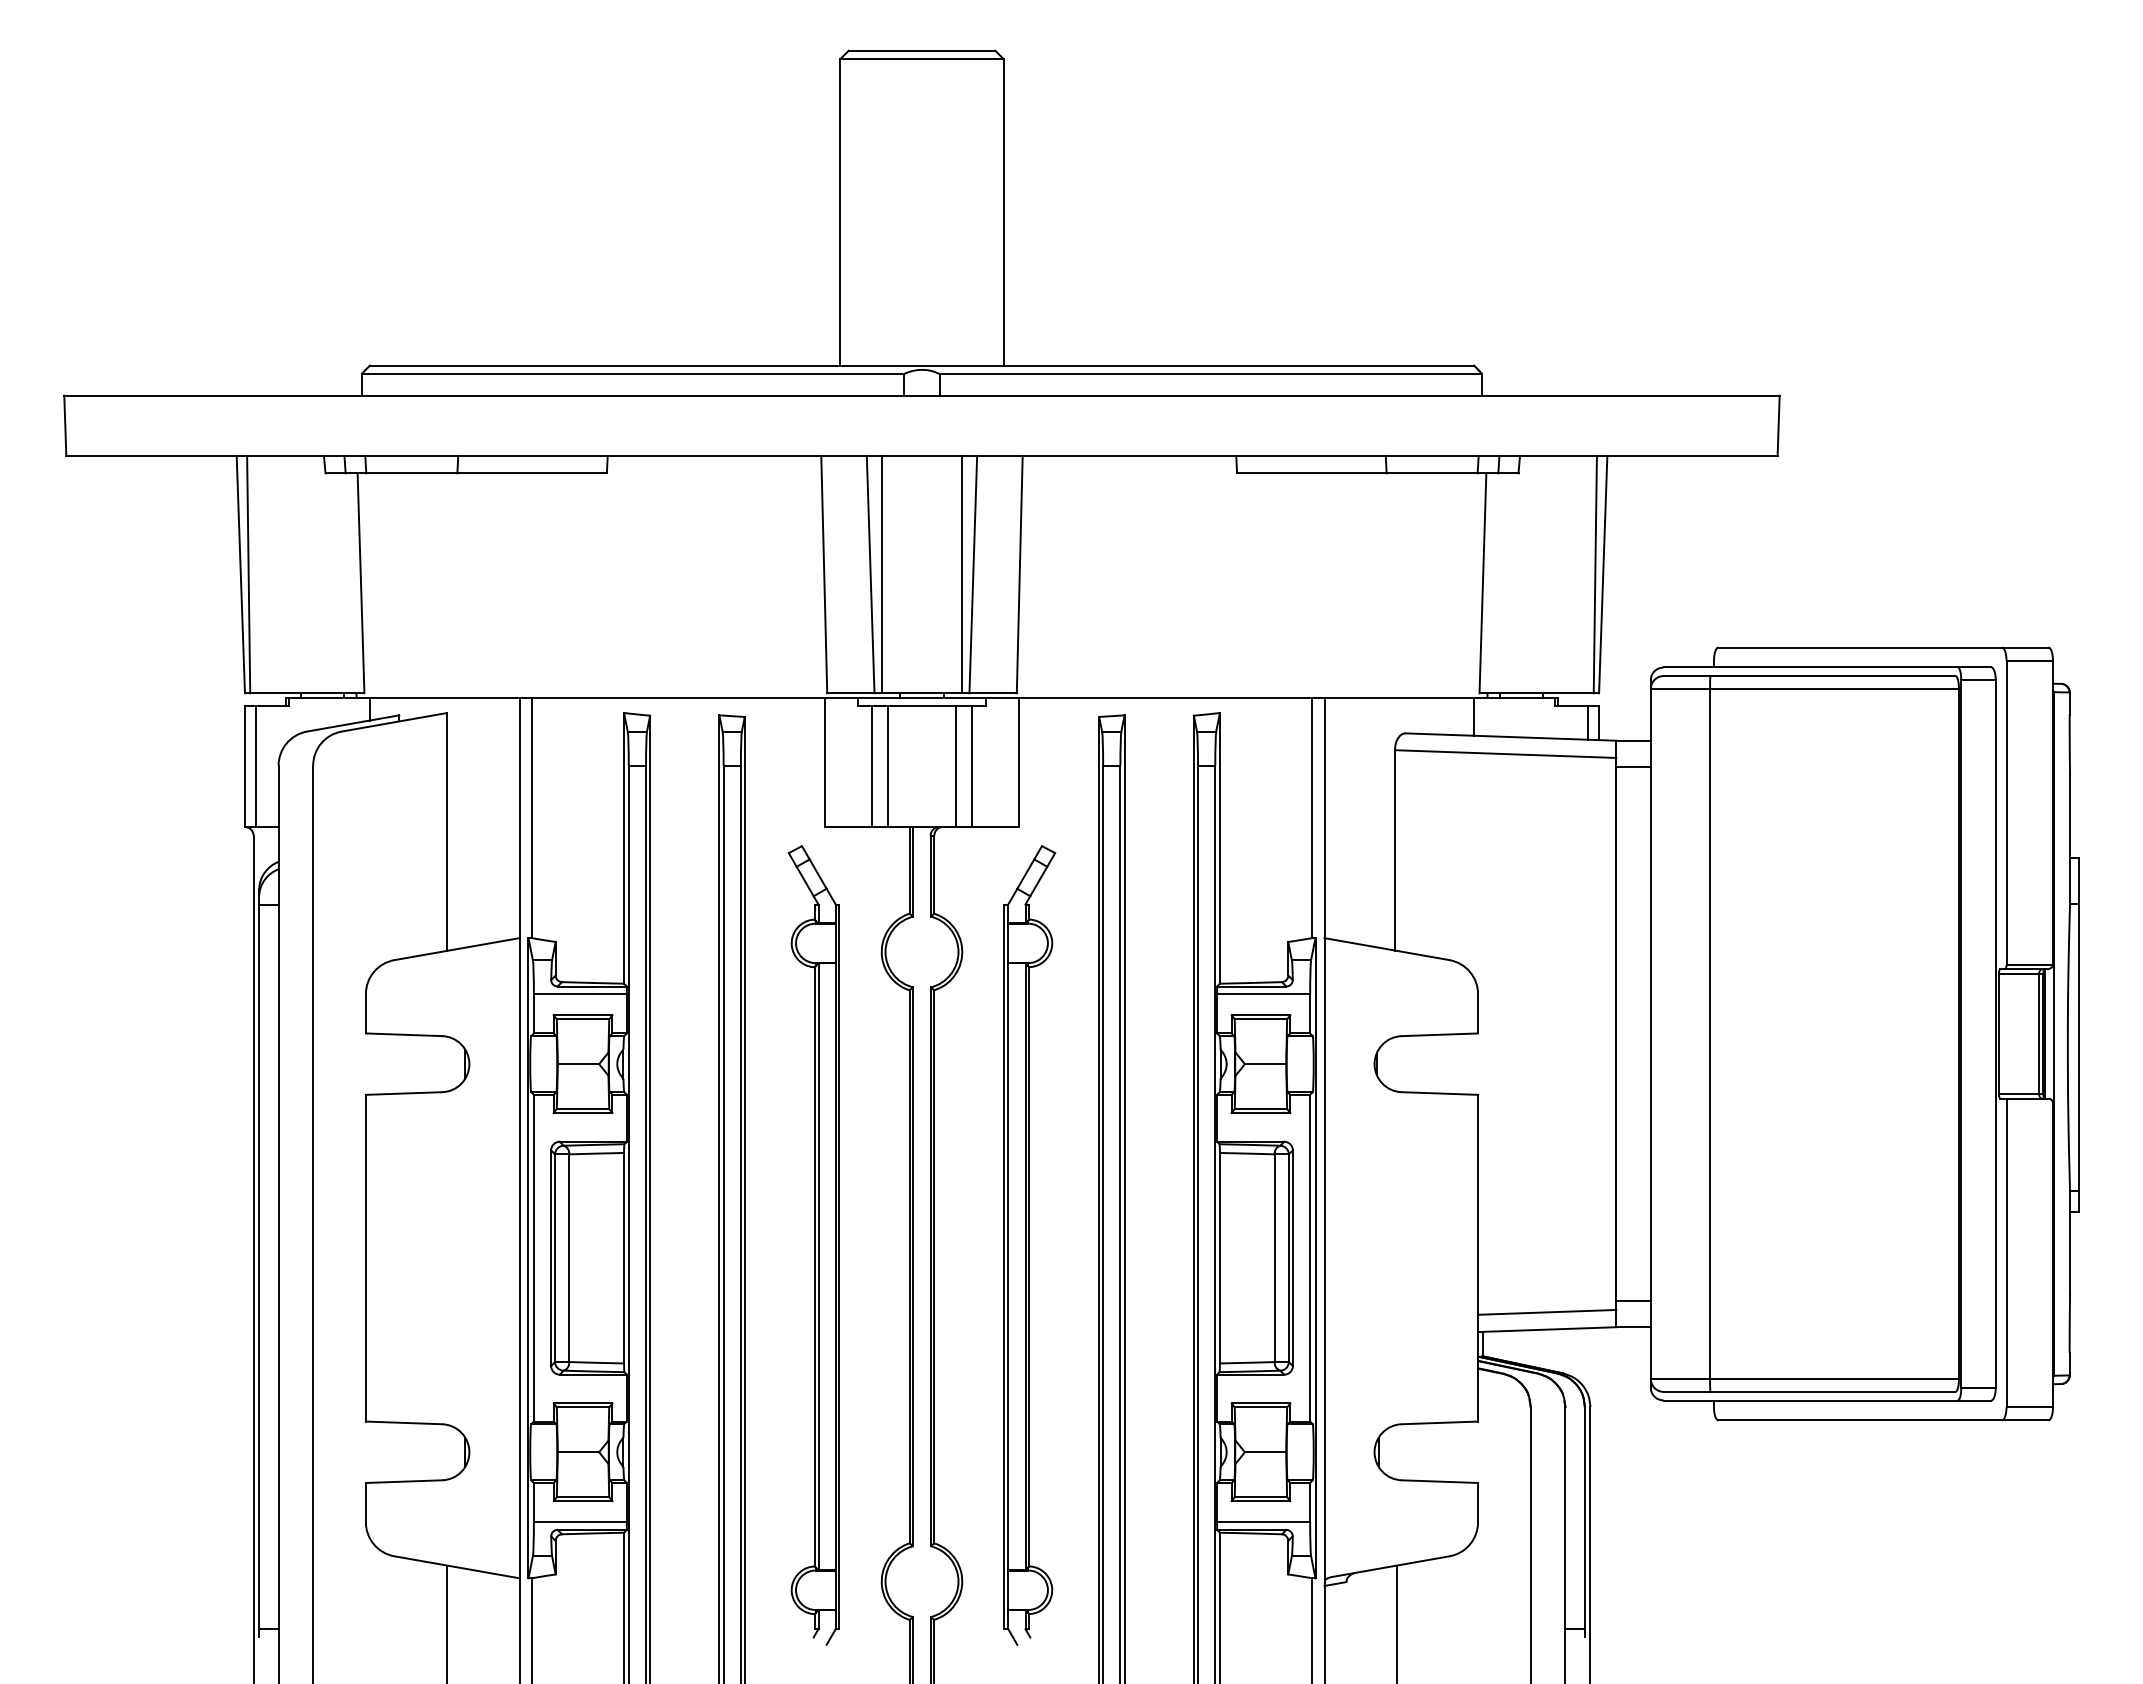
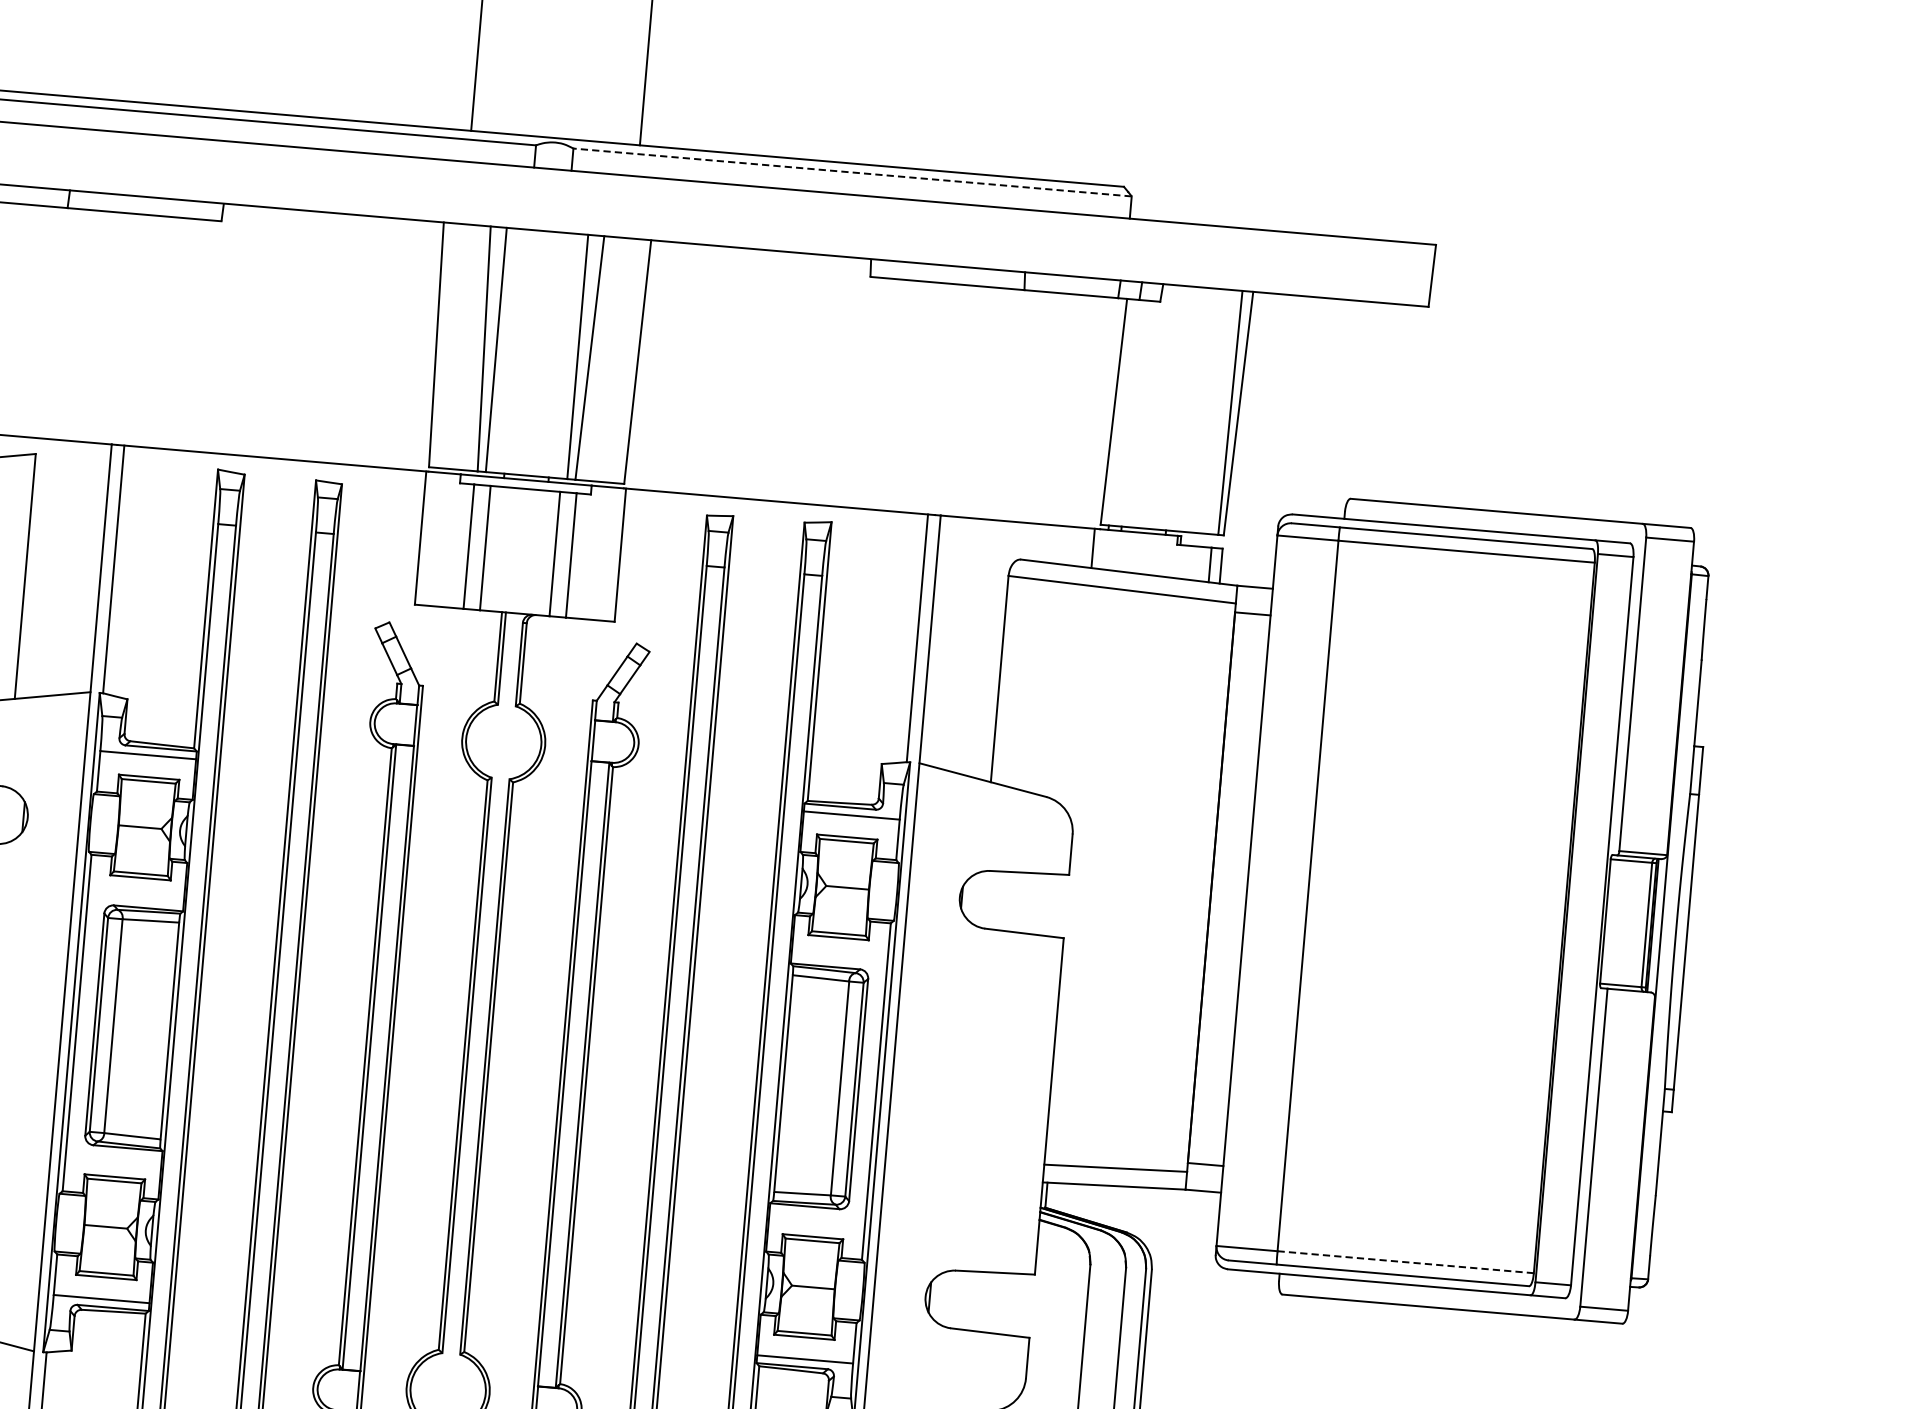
line: (1210, 374) -> (851, 172), solid -> dashed
line: (1835, 1378) -> (1406, 1261), solid -> dashed

